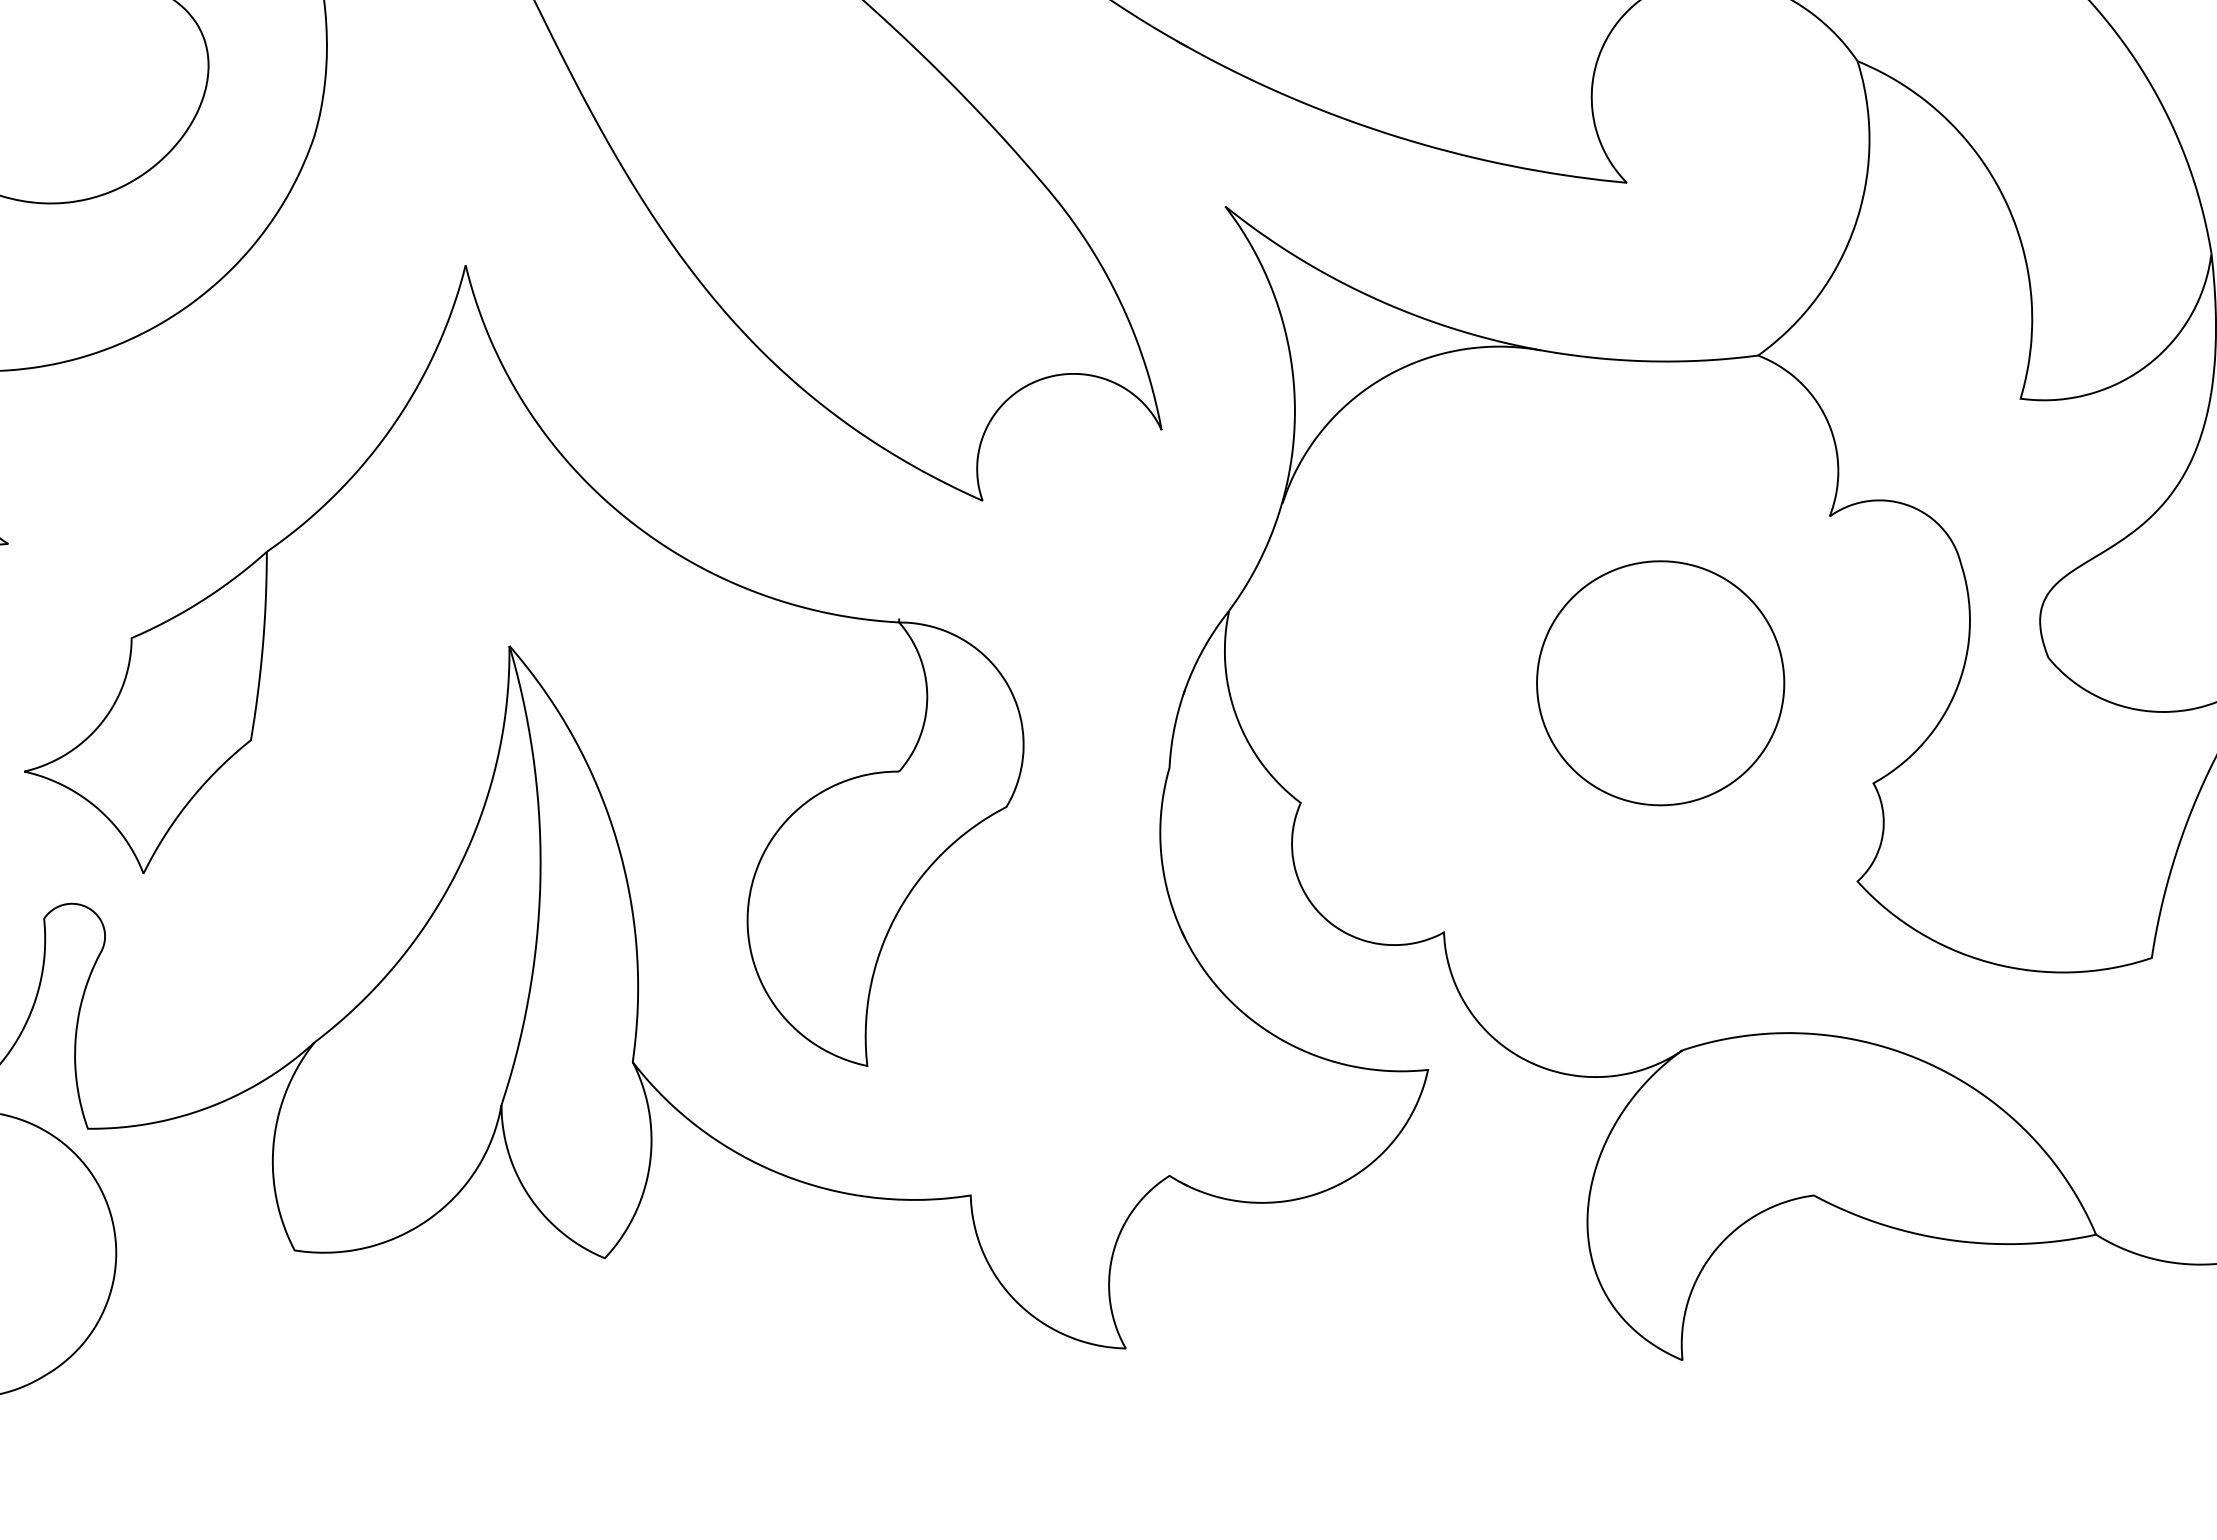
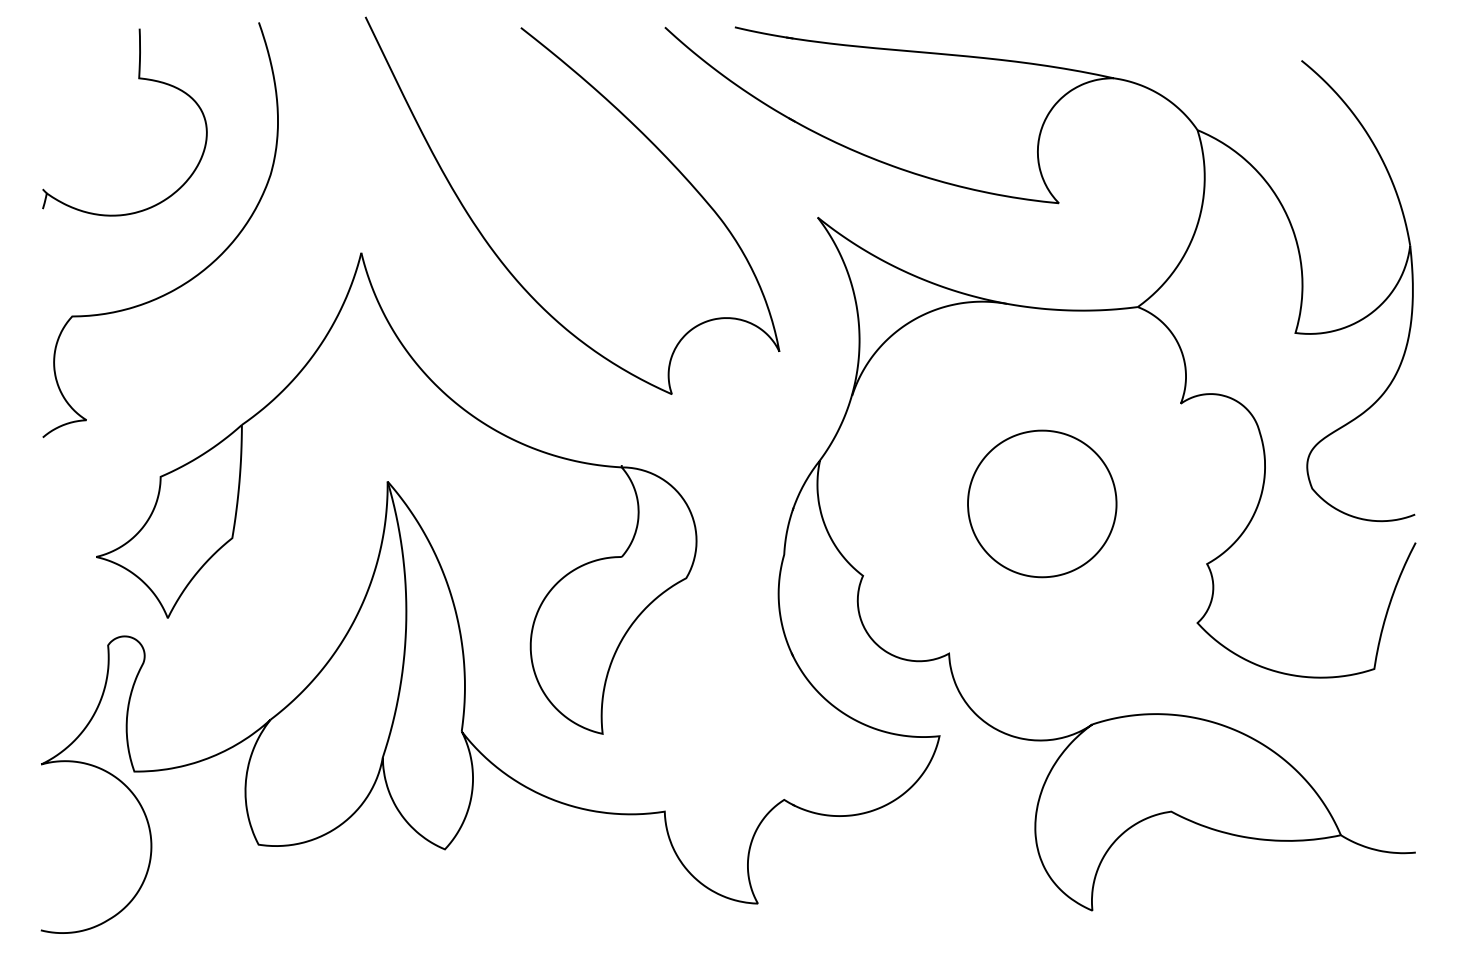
part: (1661, 682) -> (1042, 503), moved

